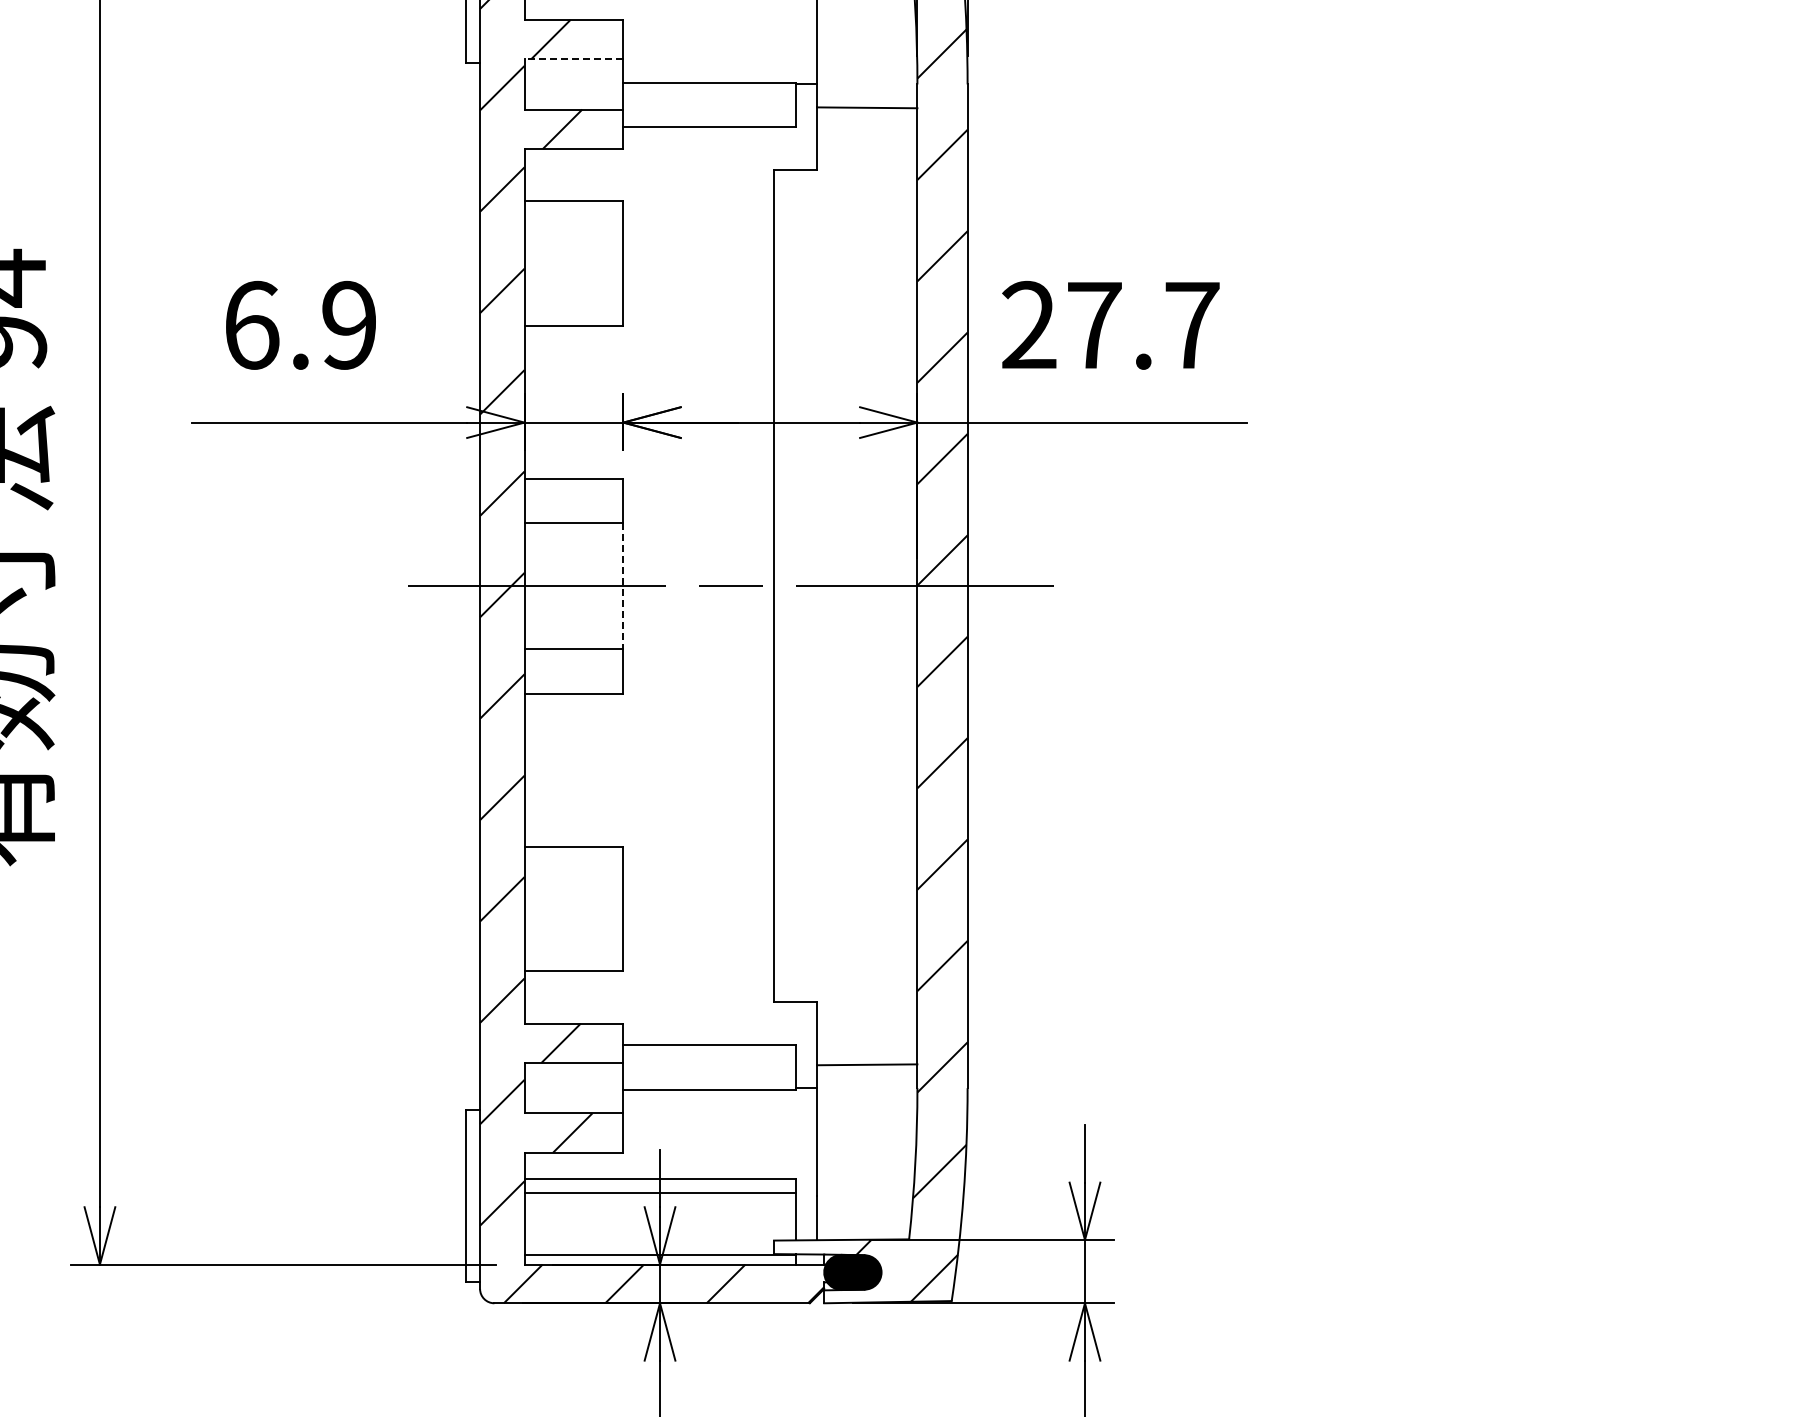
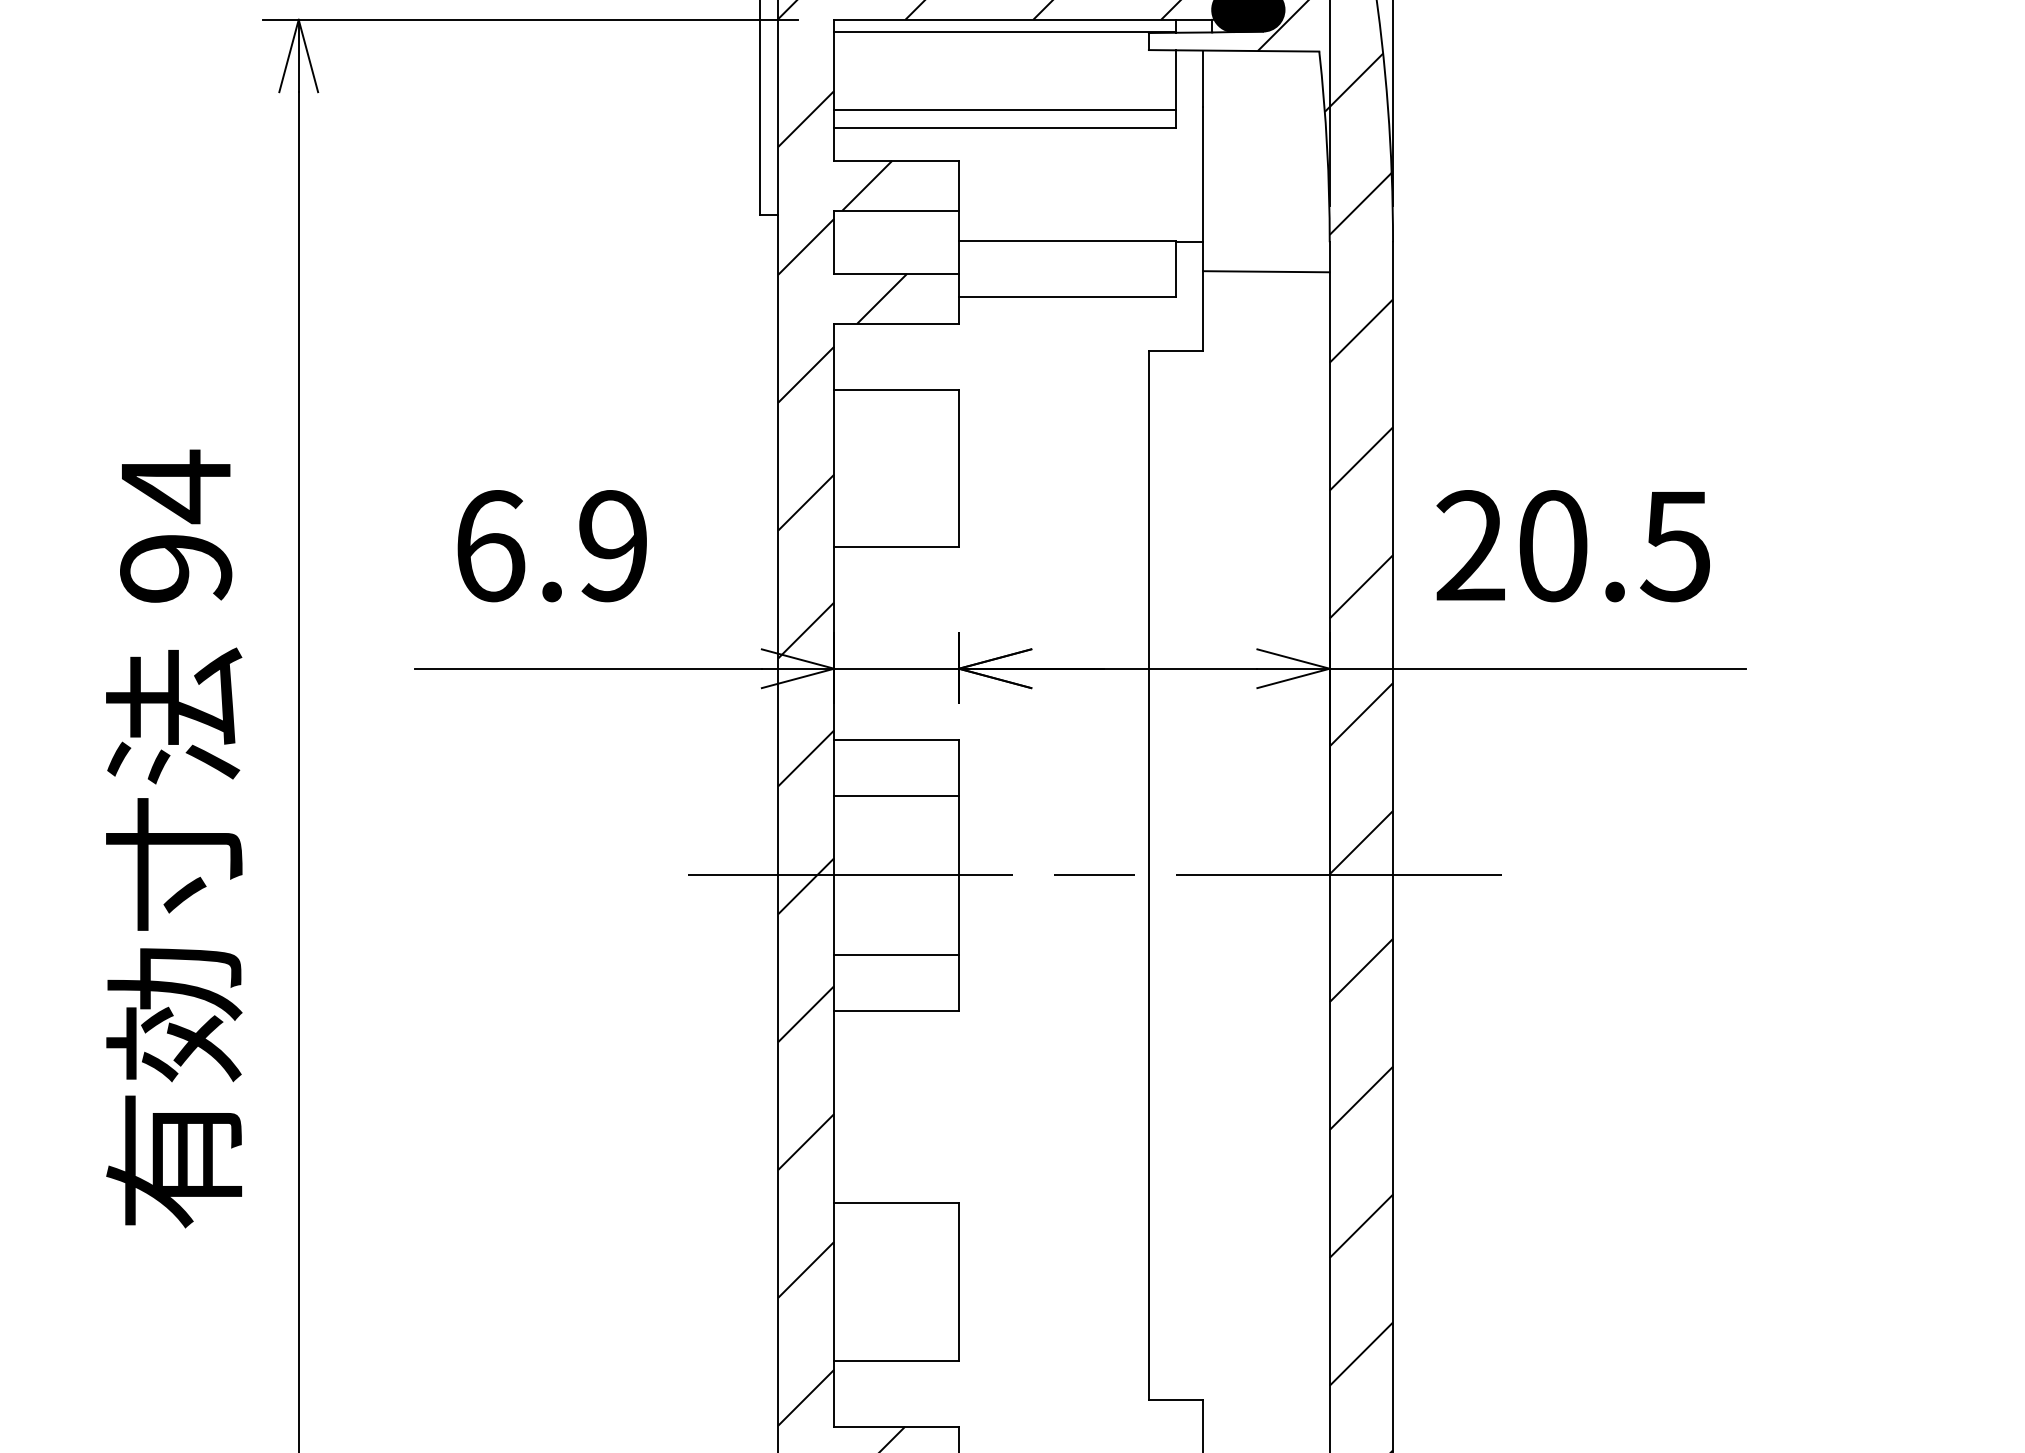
line: (573, 59) -> (895, 210), dashed -> solid
text: (1143, 324) -> (1614, 545), 27.7 -> 20.5
line: (623, 586) -> (959, 875), dashed -> solid

